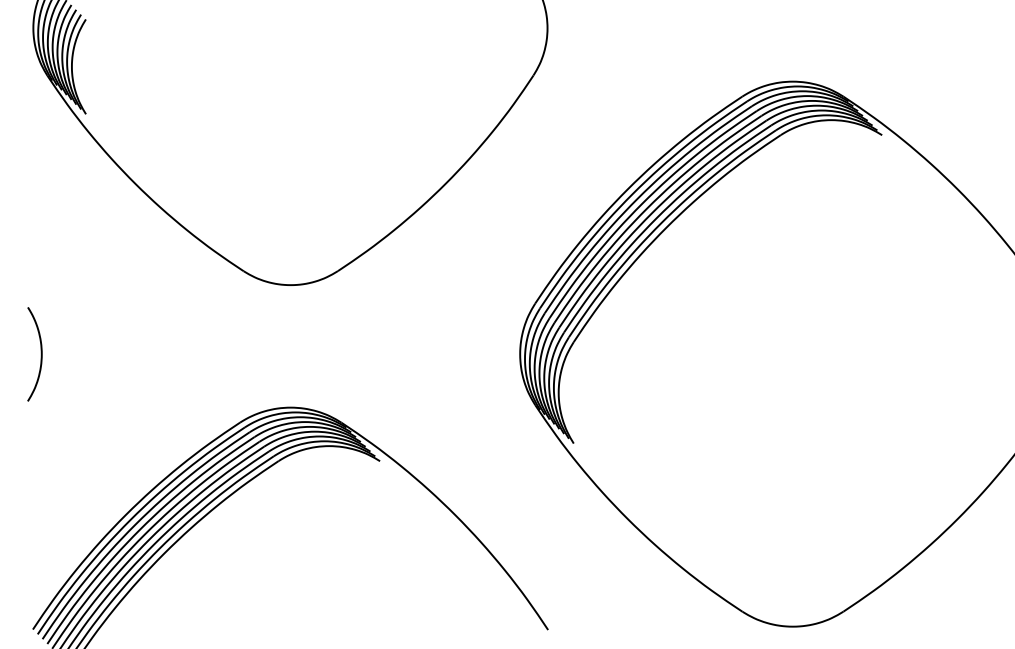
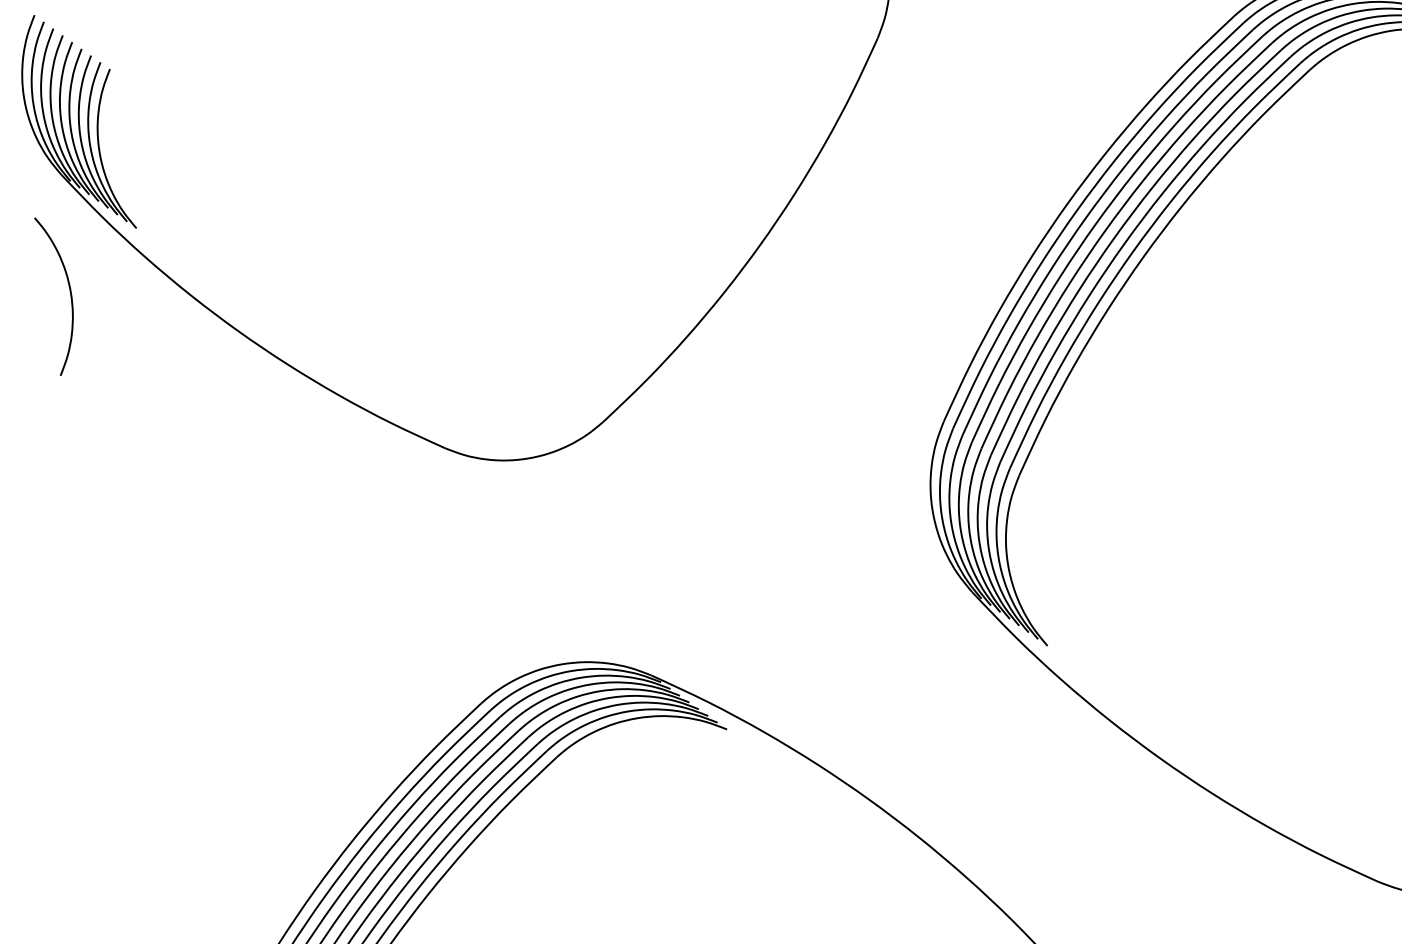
curve: (40, 354) -> (68, 293), moved

